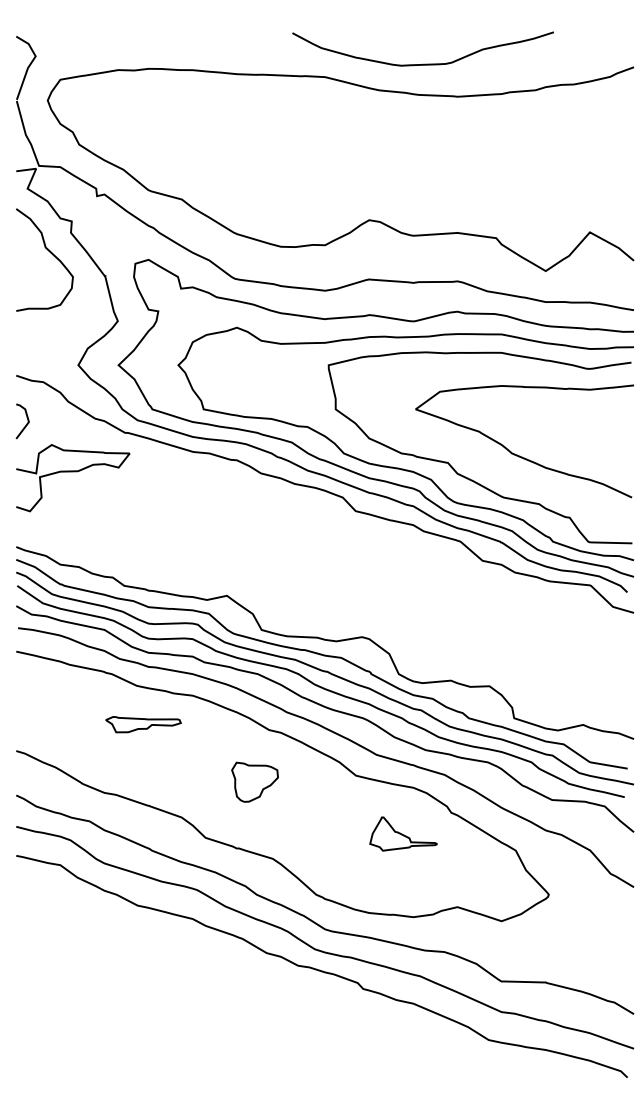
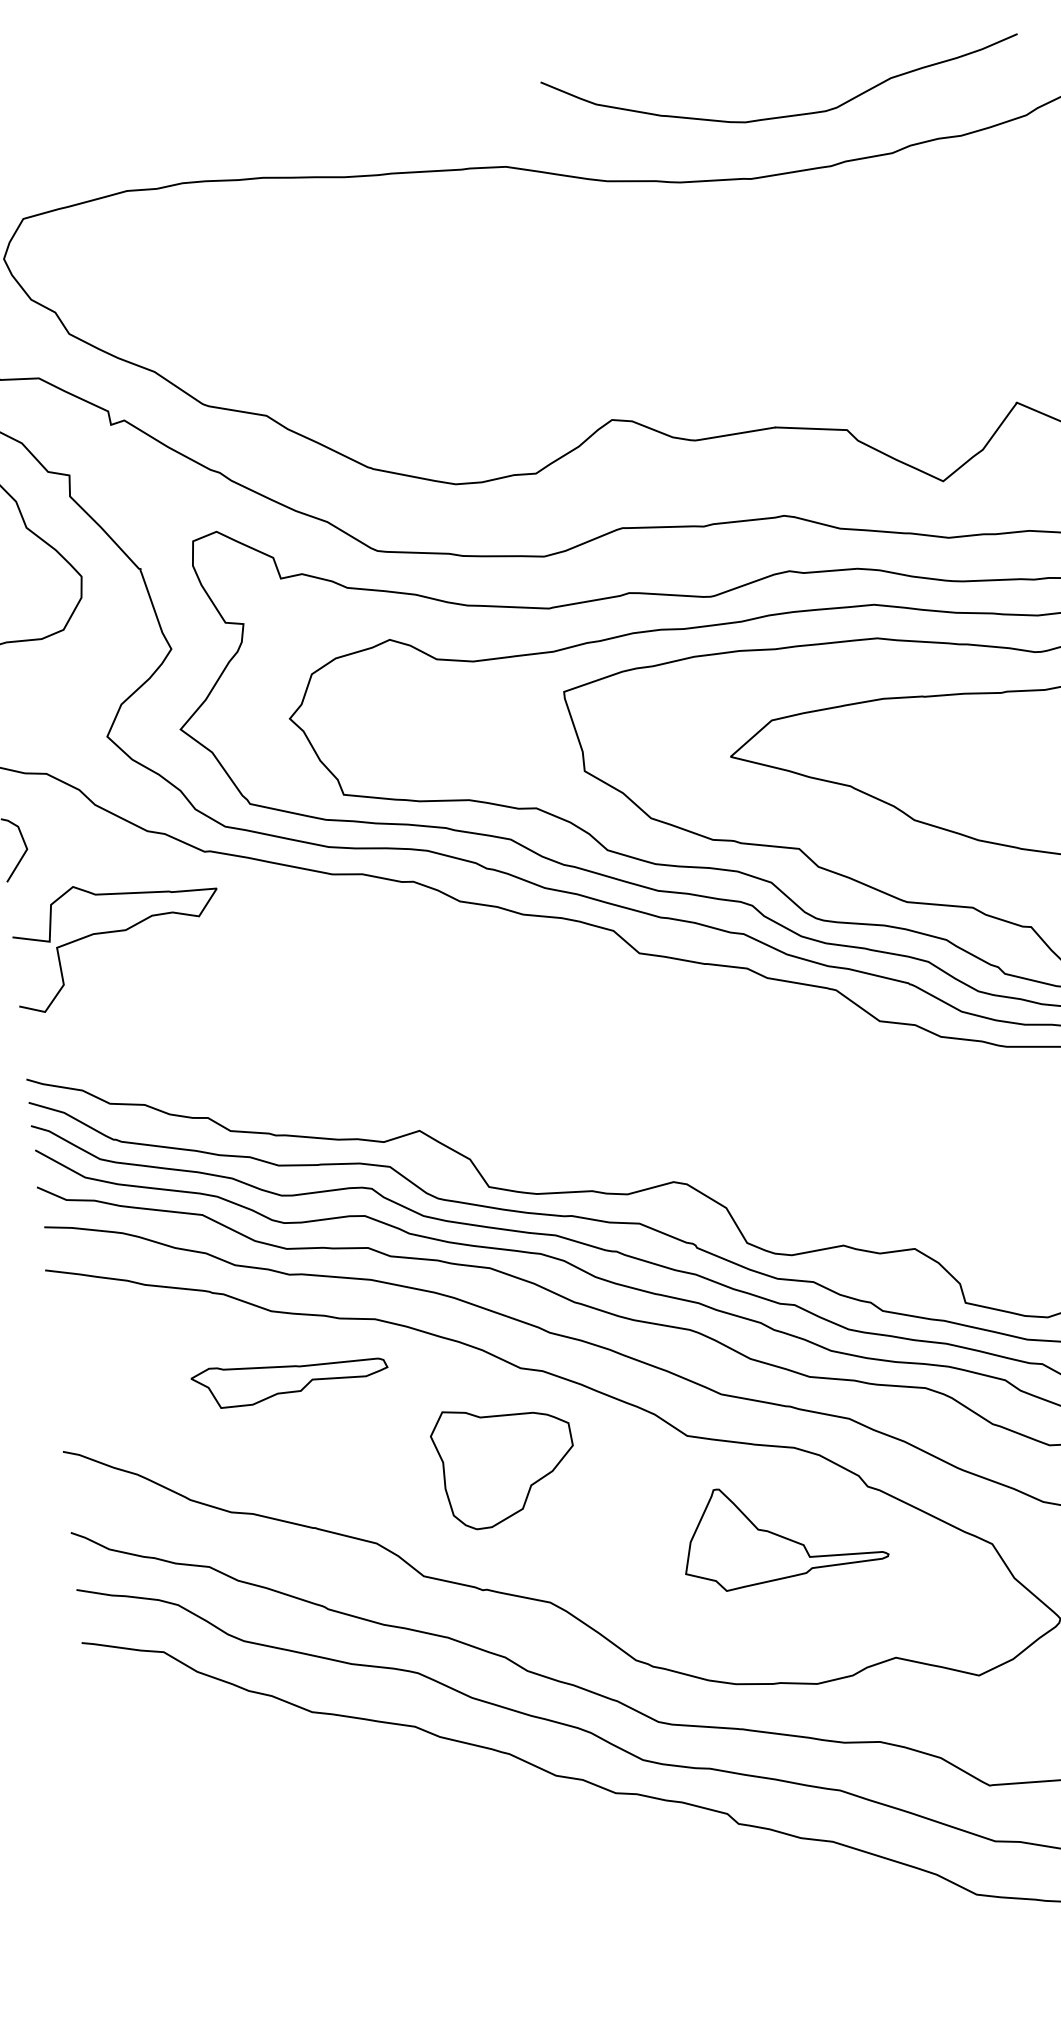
curve: (423, 63) -> (785, 114), moved
part: (143, 724) -> (290, 1380), size x1.43
part: (254, 781) -> (503, 1464), size x1.67
part: (403, 833) -> (784, 1532), size x1.67

